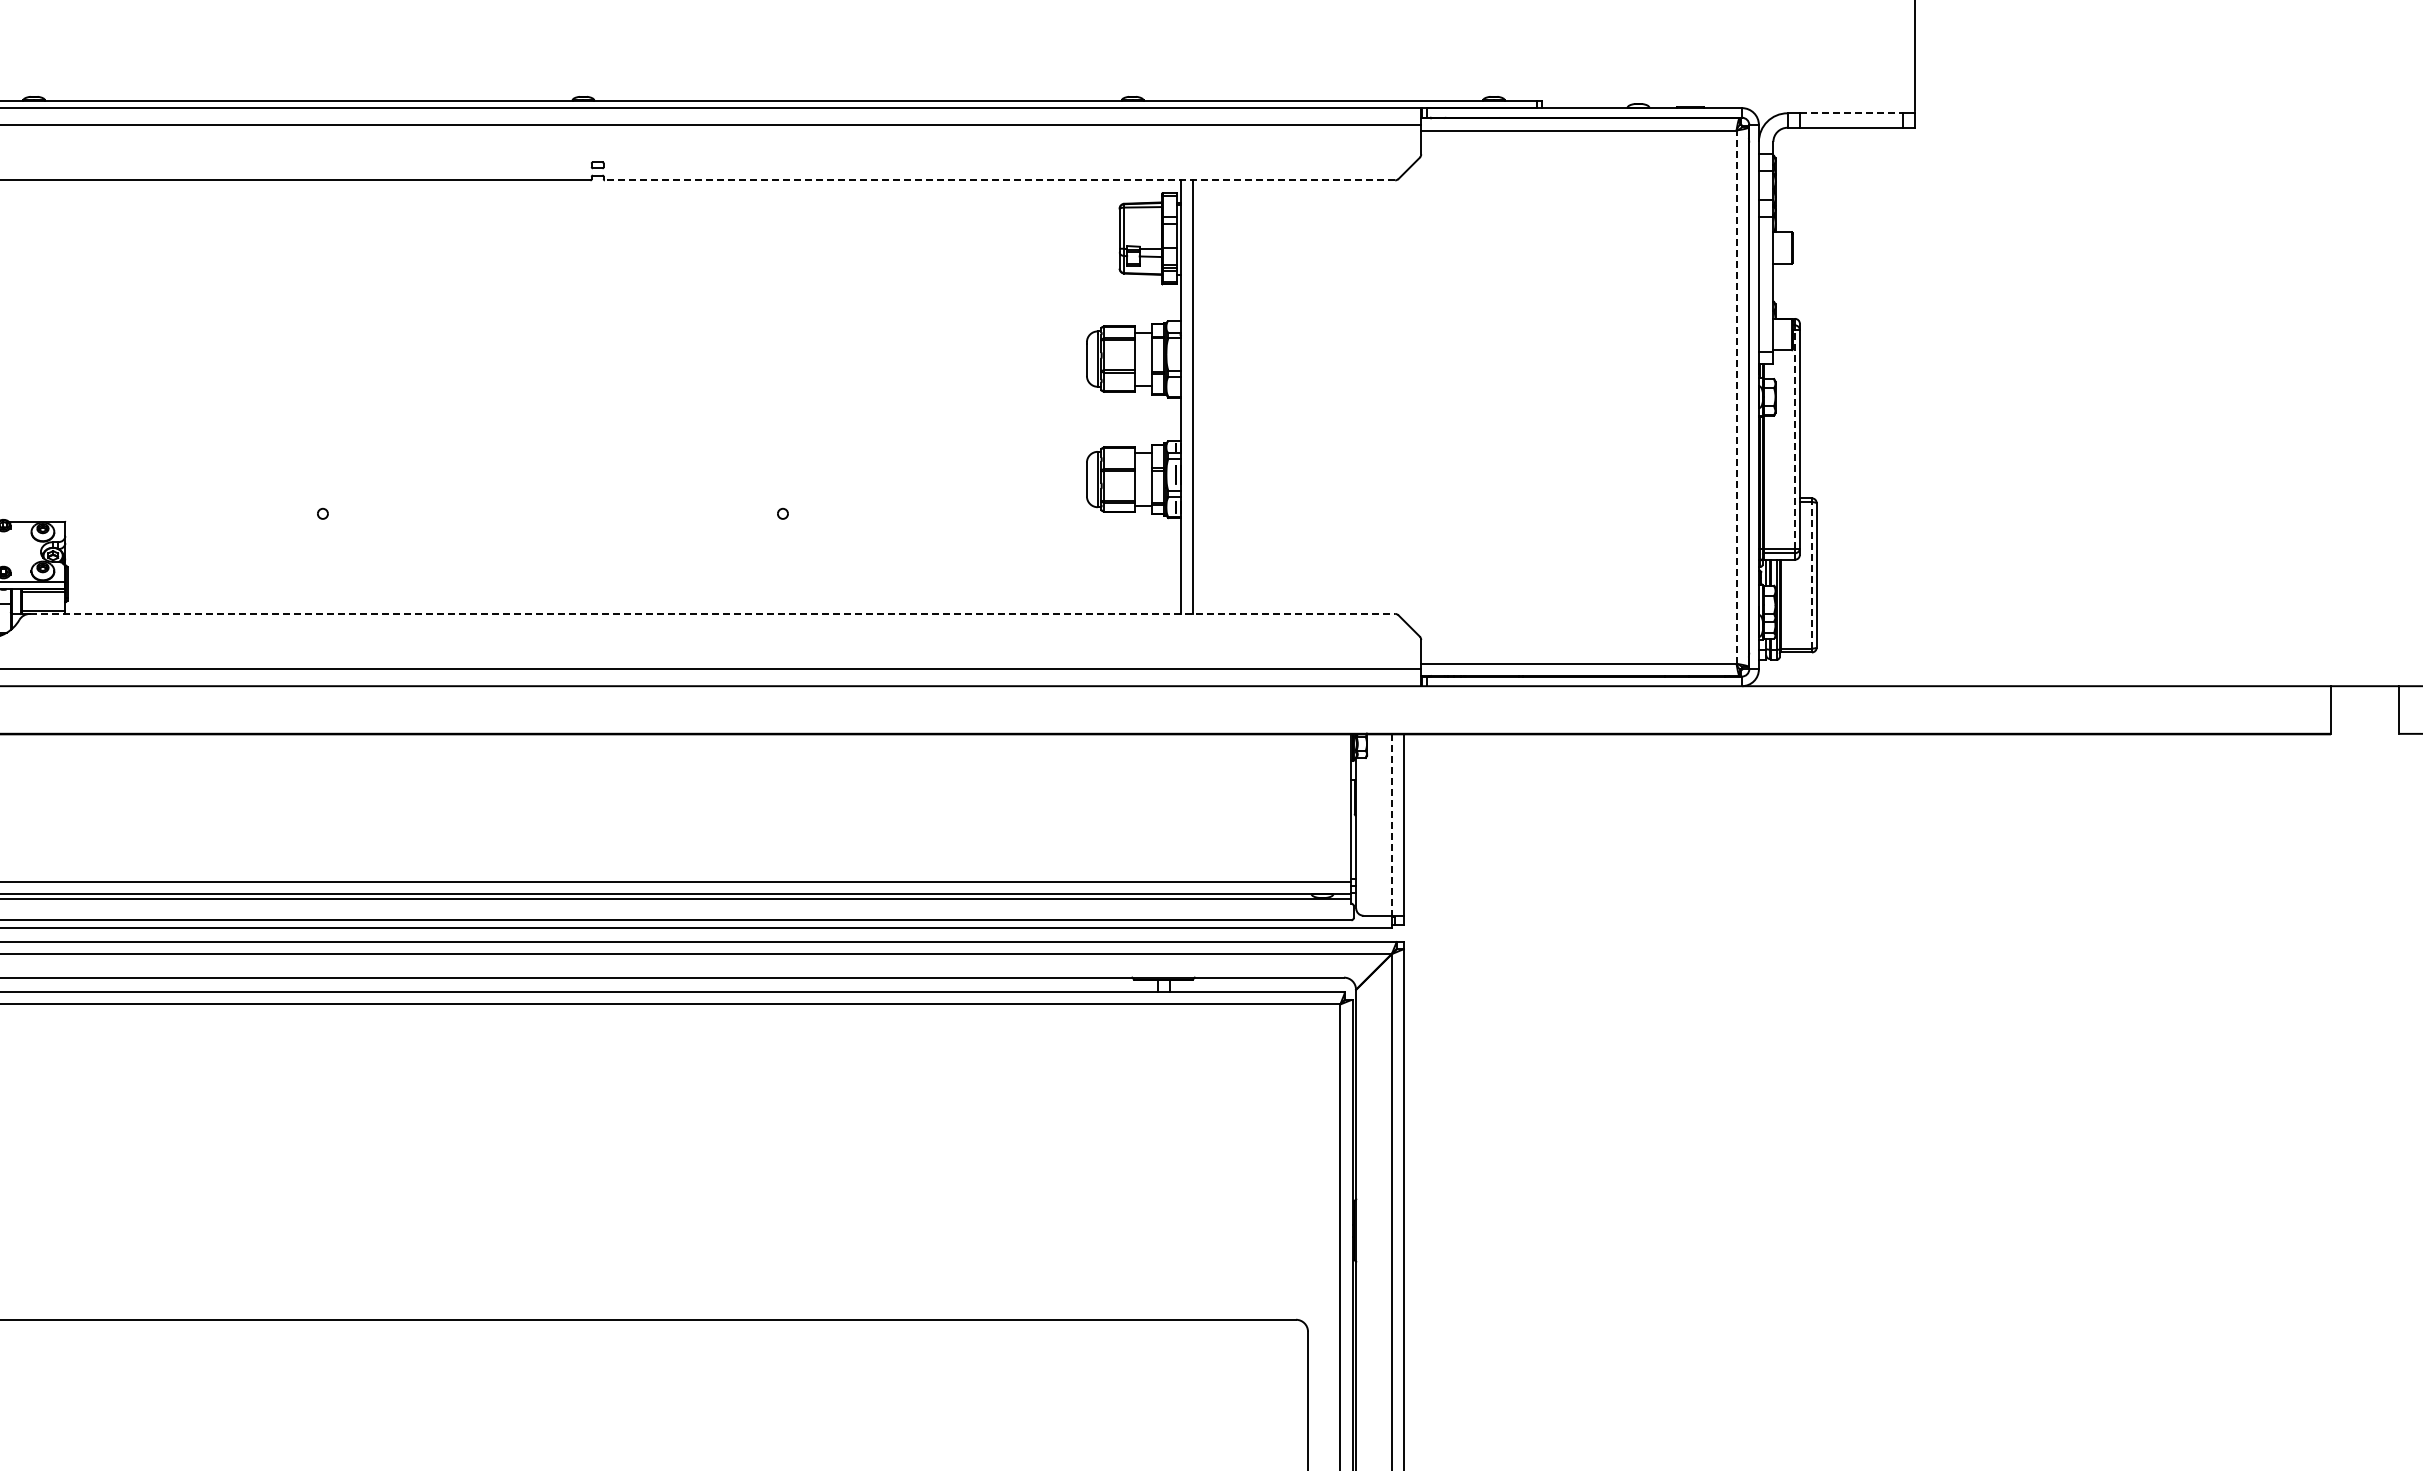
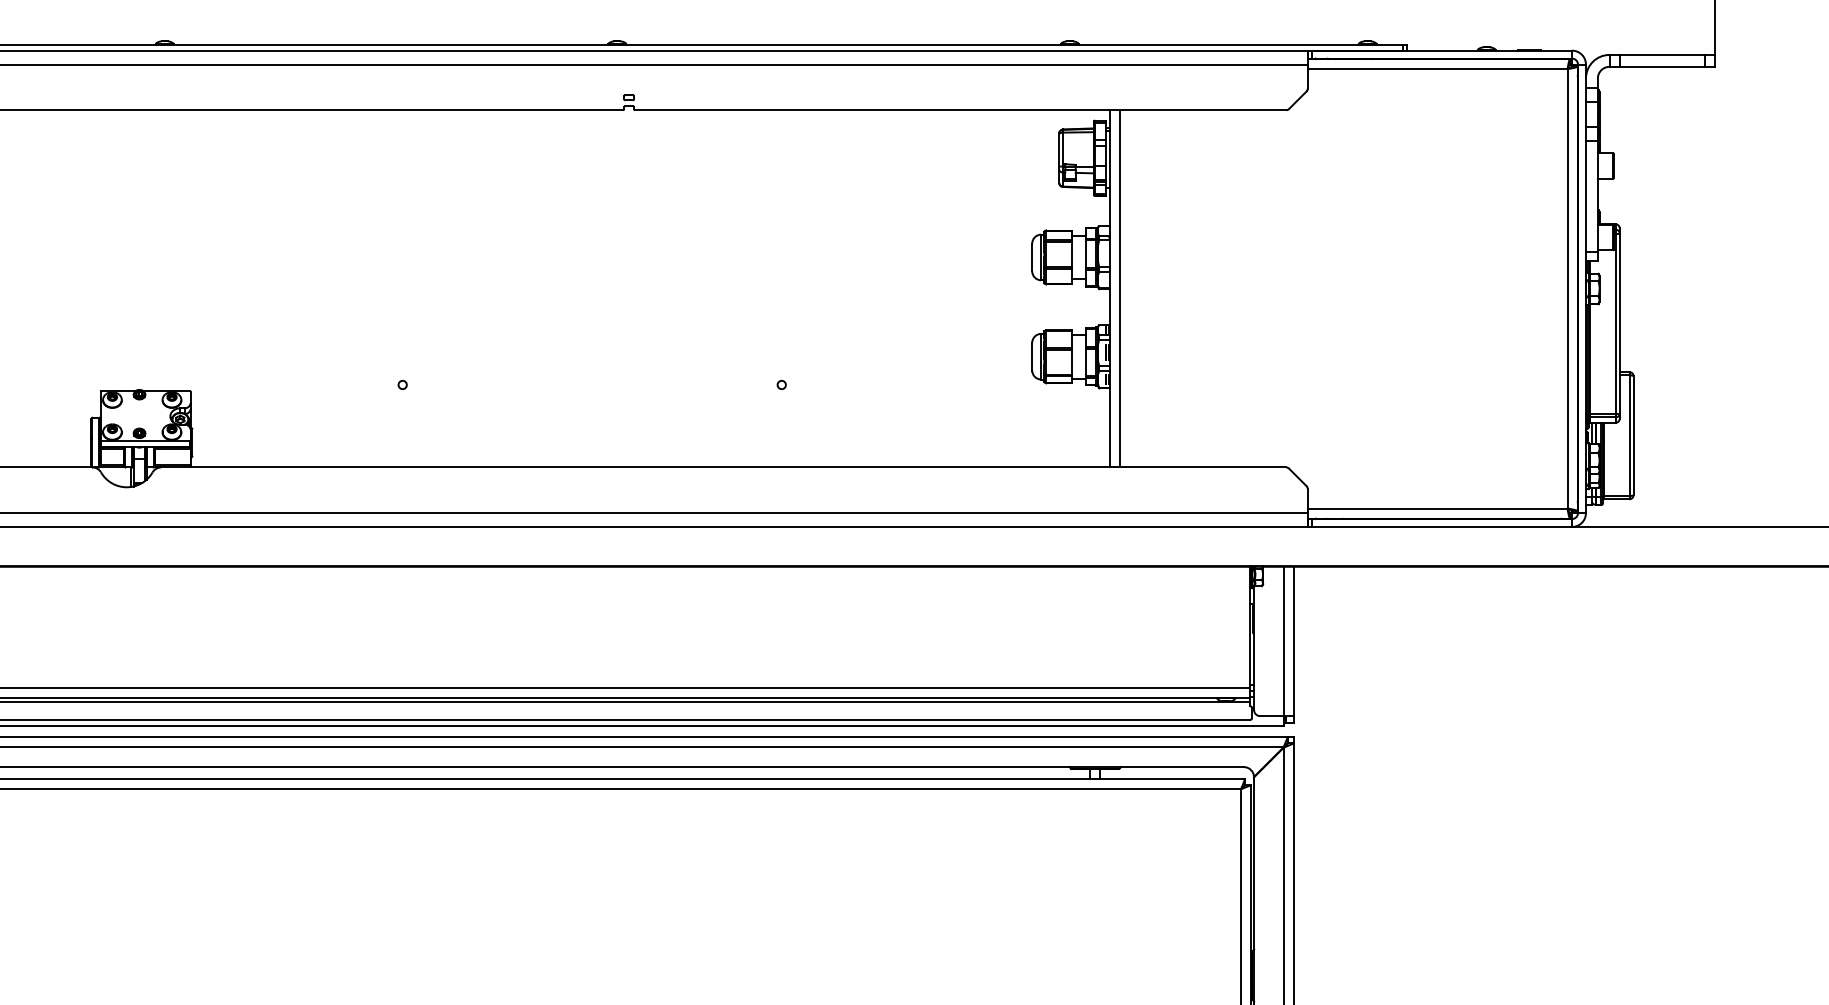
line: (1851, 113) -> (1662, 55), dashed -> solid
line: (999, 180) -> (960, 110), dashed -> solid
line: (1736, 397) -> (1567, 289), dashed -> solid
line: (1795, 438) -> (1616, 322), dashed -> solid
line: (1811, 574) -> (1629, 434), dashed -> solid
line: (712, 613) -> (723, 467), dashed -> solid
line: (1392, 825) -> (1284, 641), dashed -> solid

